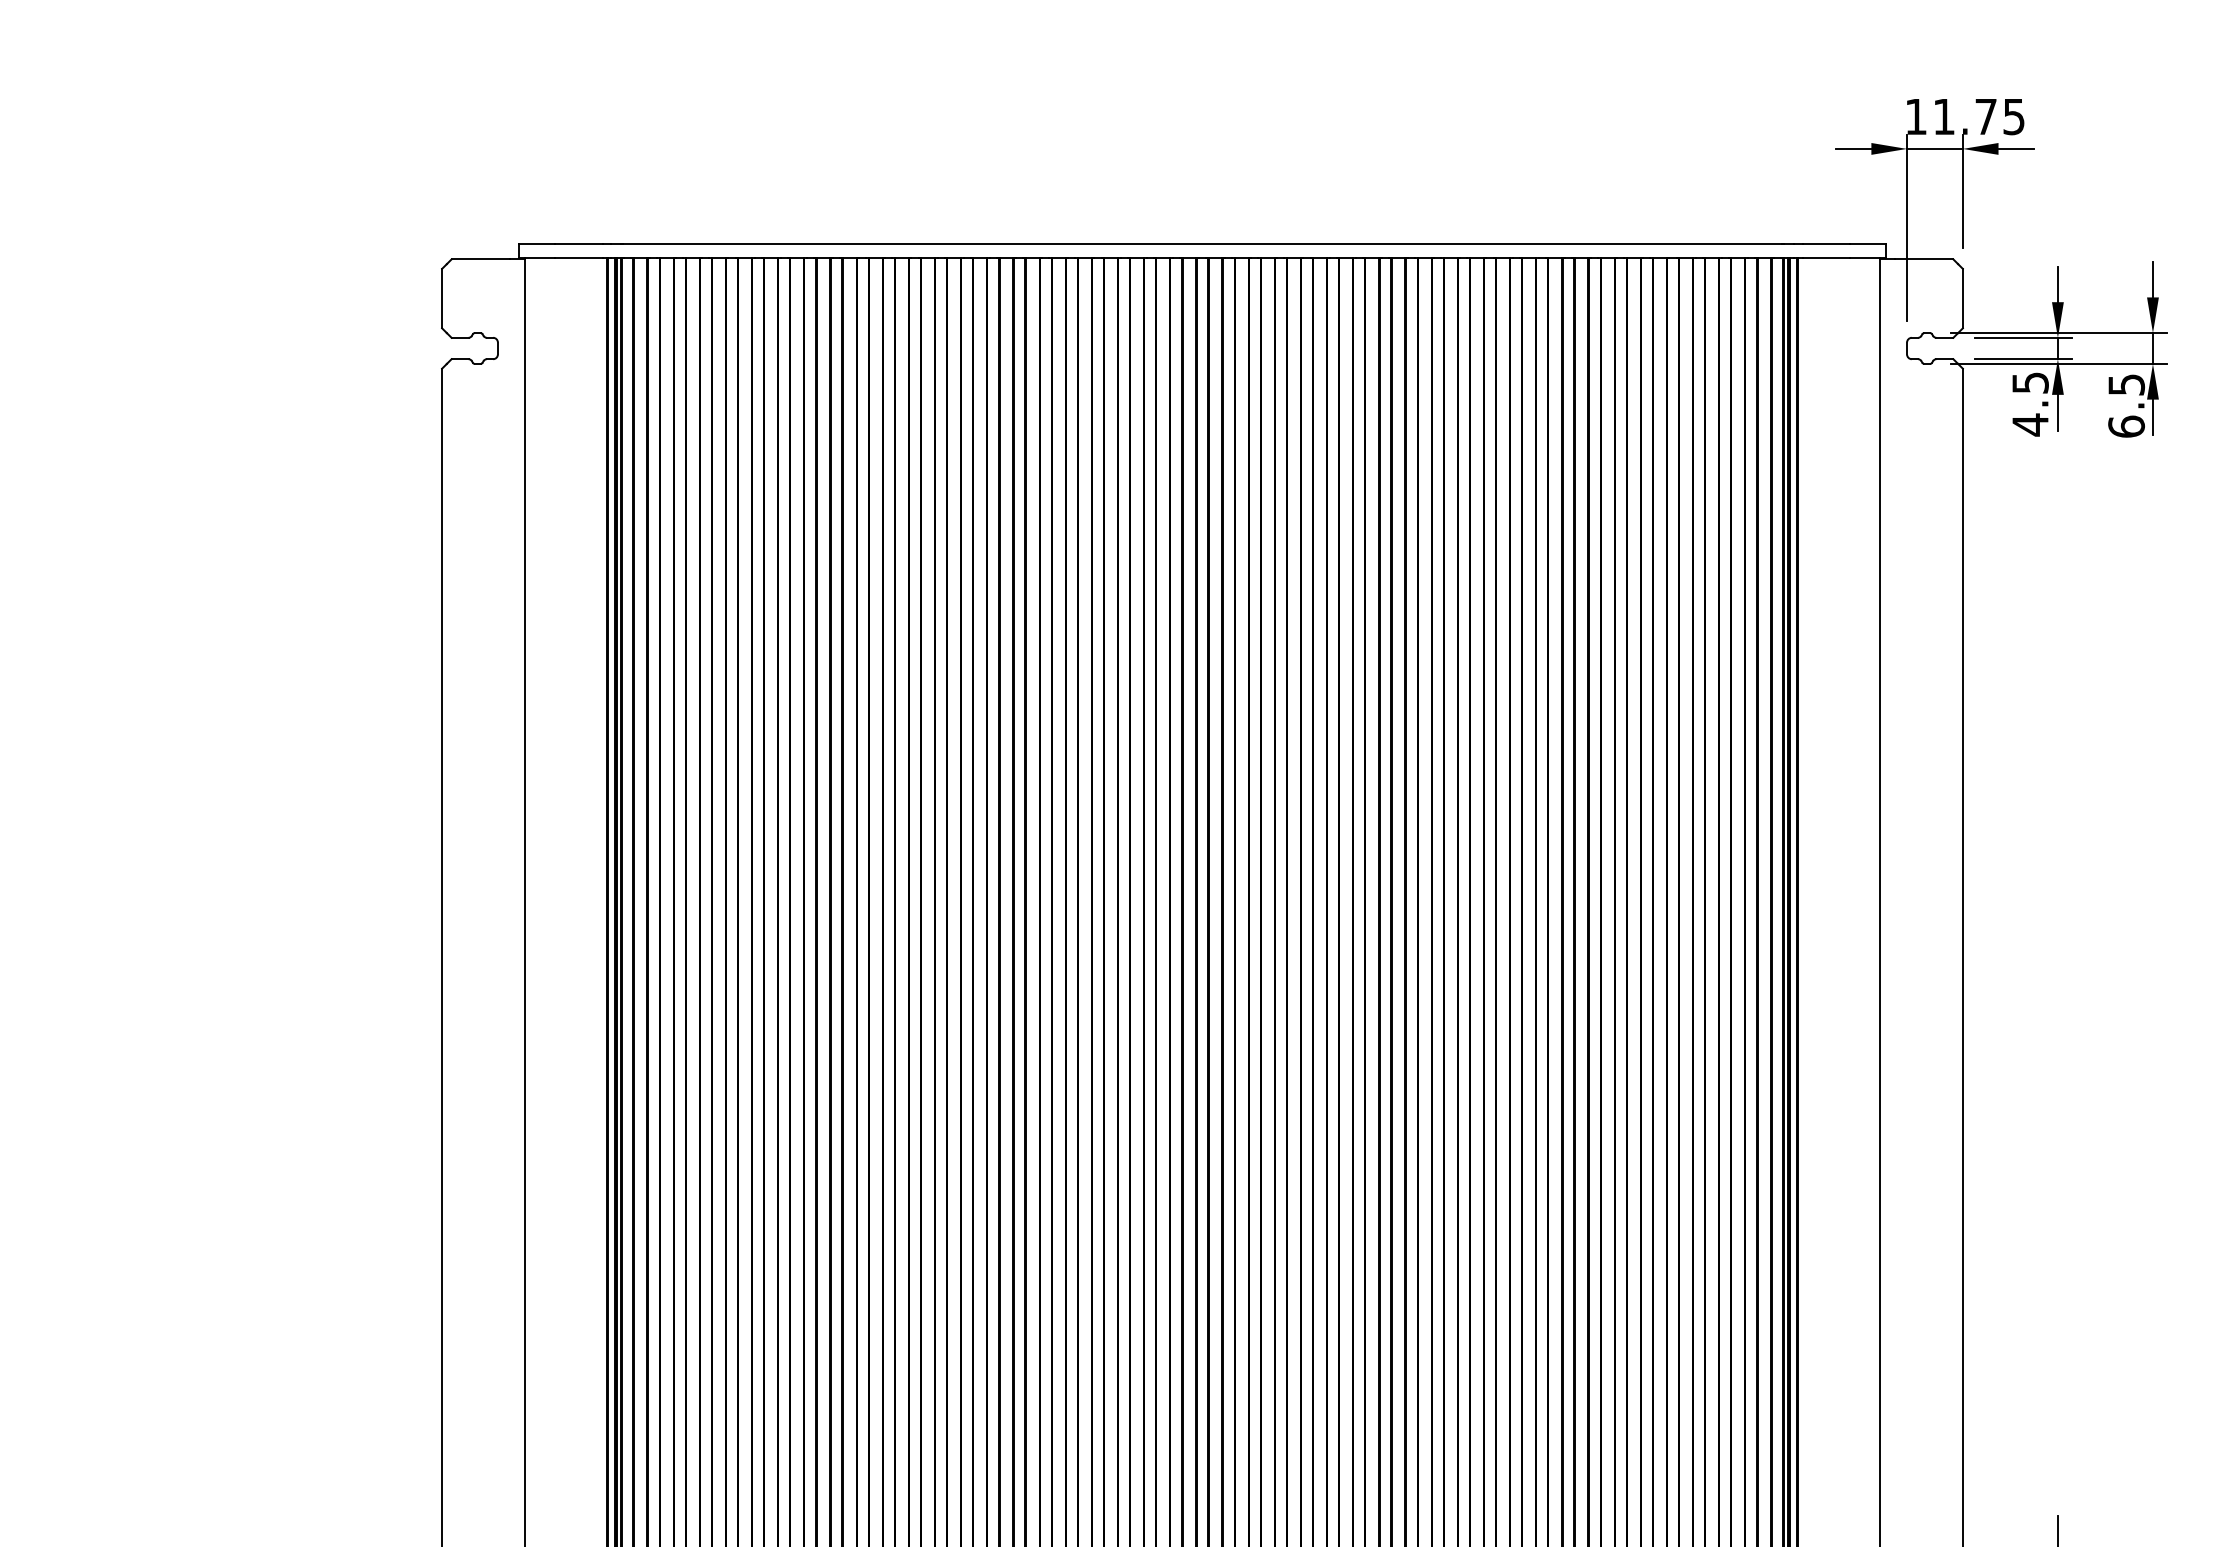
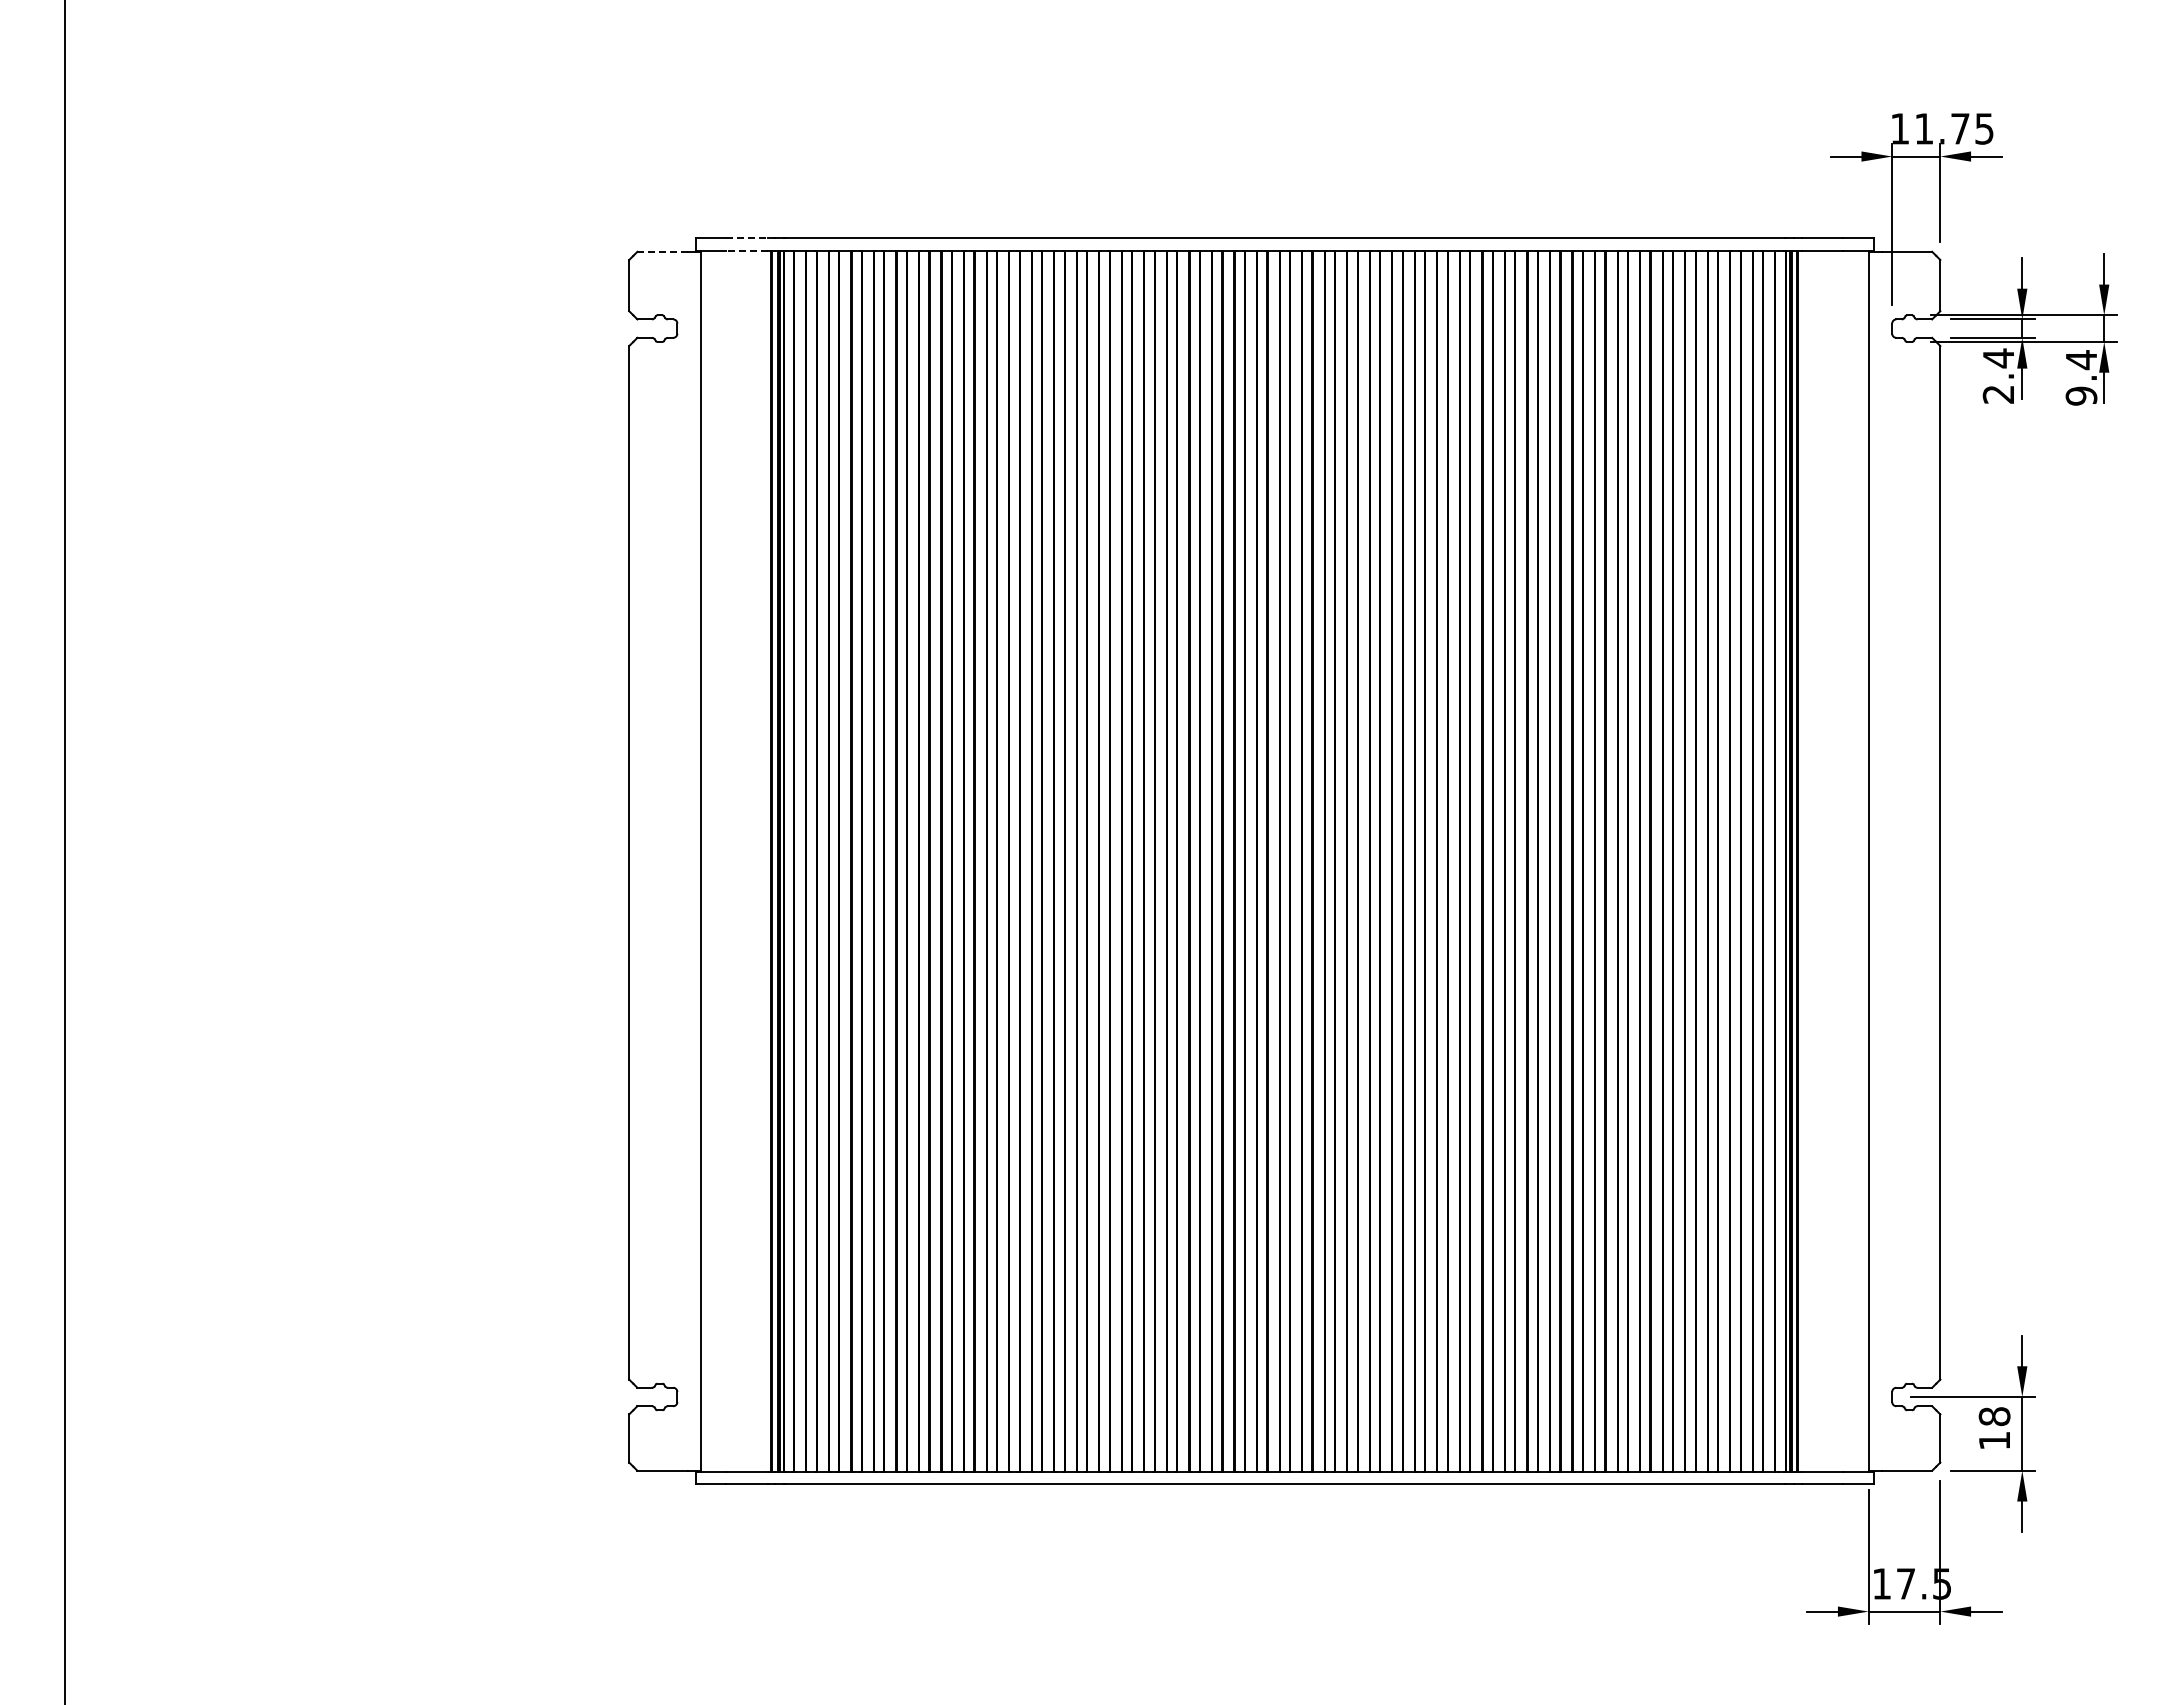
line: (578, 243) -> (746, 238), solid -> dashed
line: (578, 257) -> (746, 250), solid -> dashed
line: (481, 259) -> (663, 251), solid -> dashed
text: (2030, 404) -> (1998, 376), 4.5 -> 2.4
text: (2126, 405) -> (2081, 377), 6.5 -> 9.4

